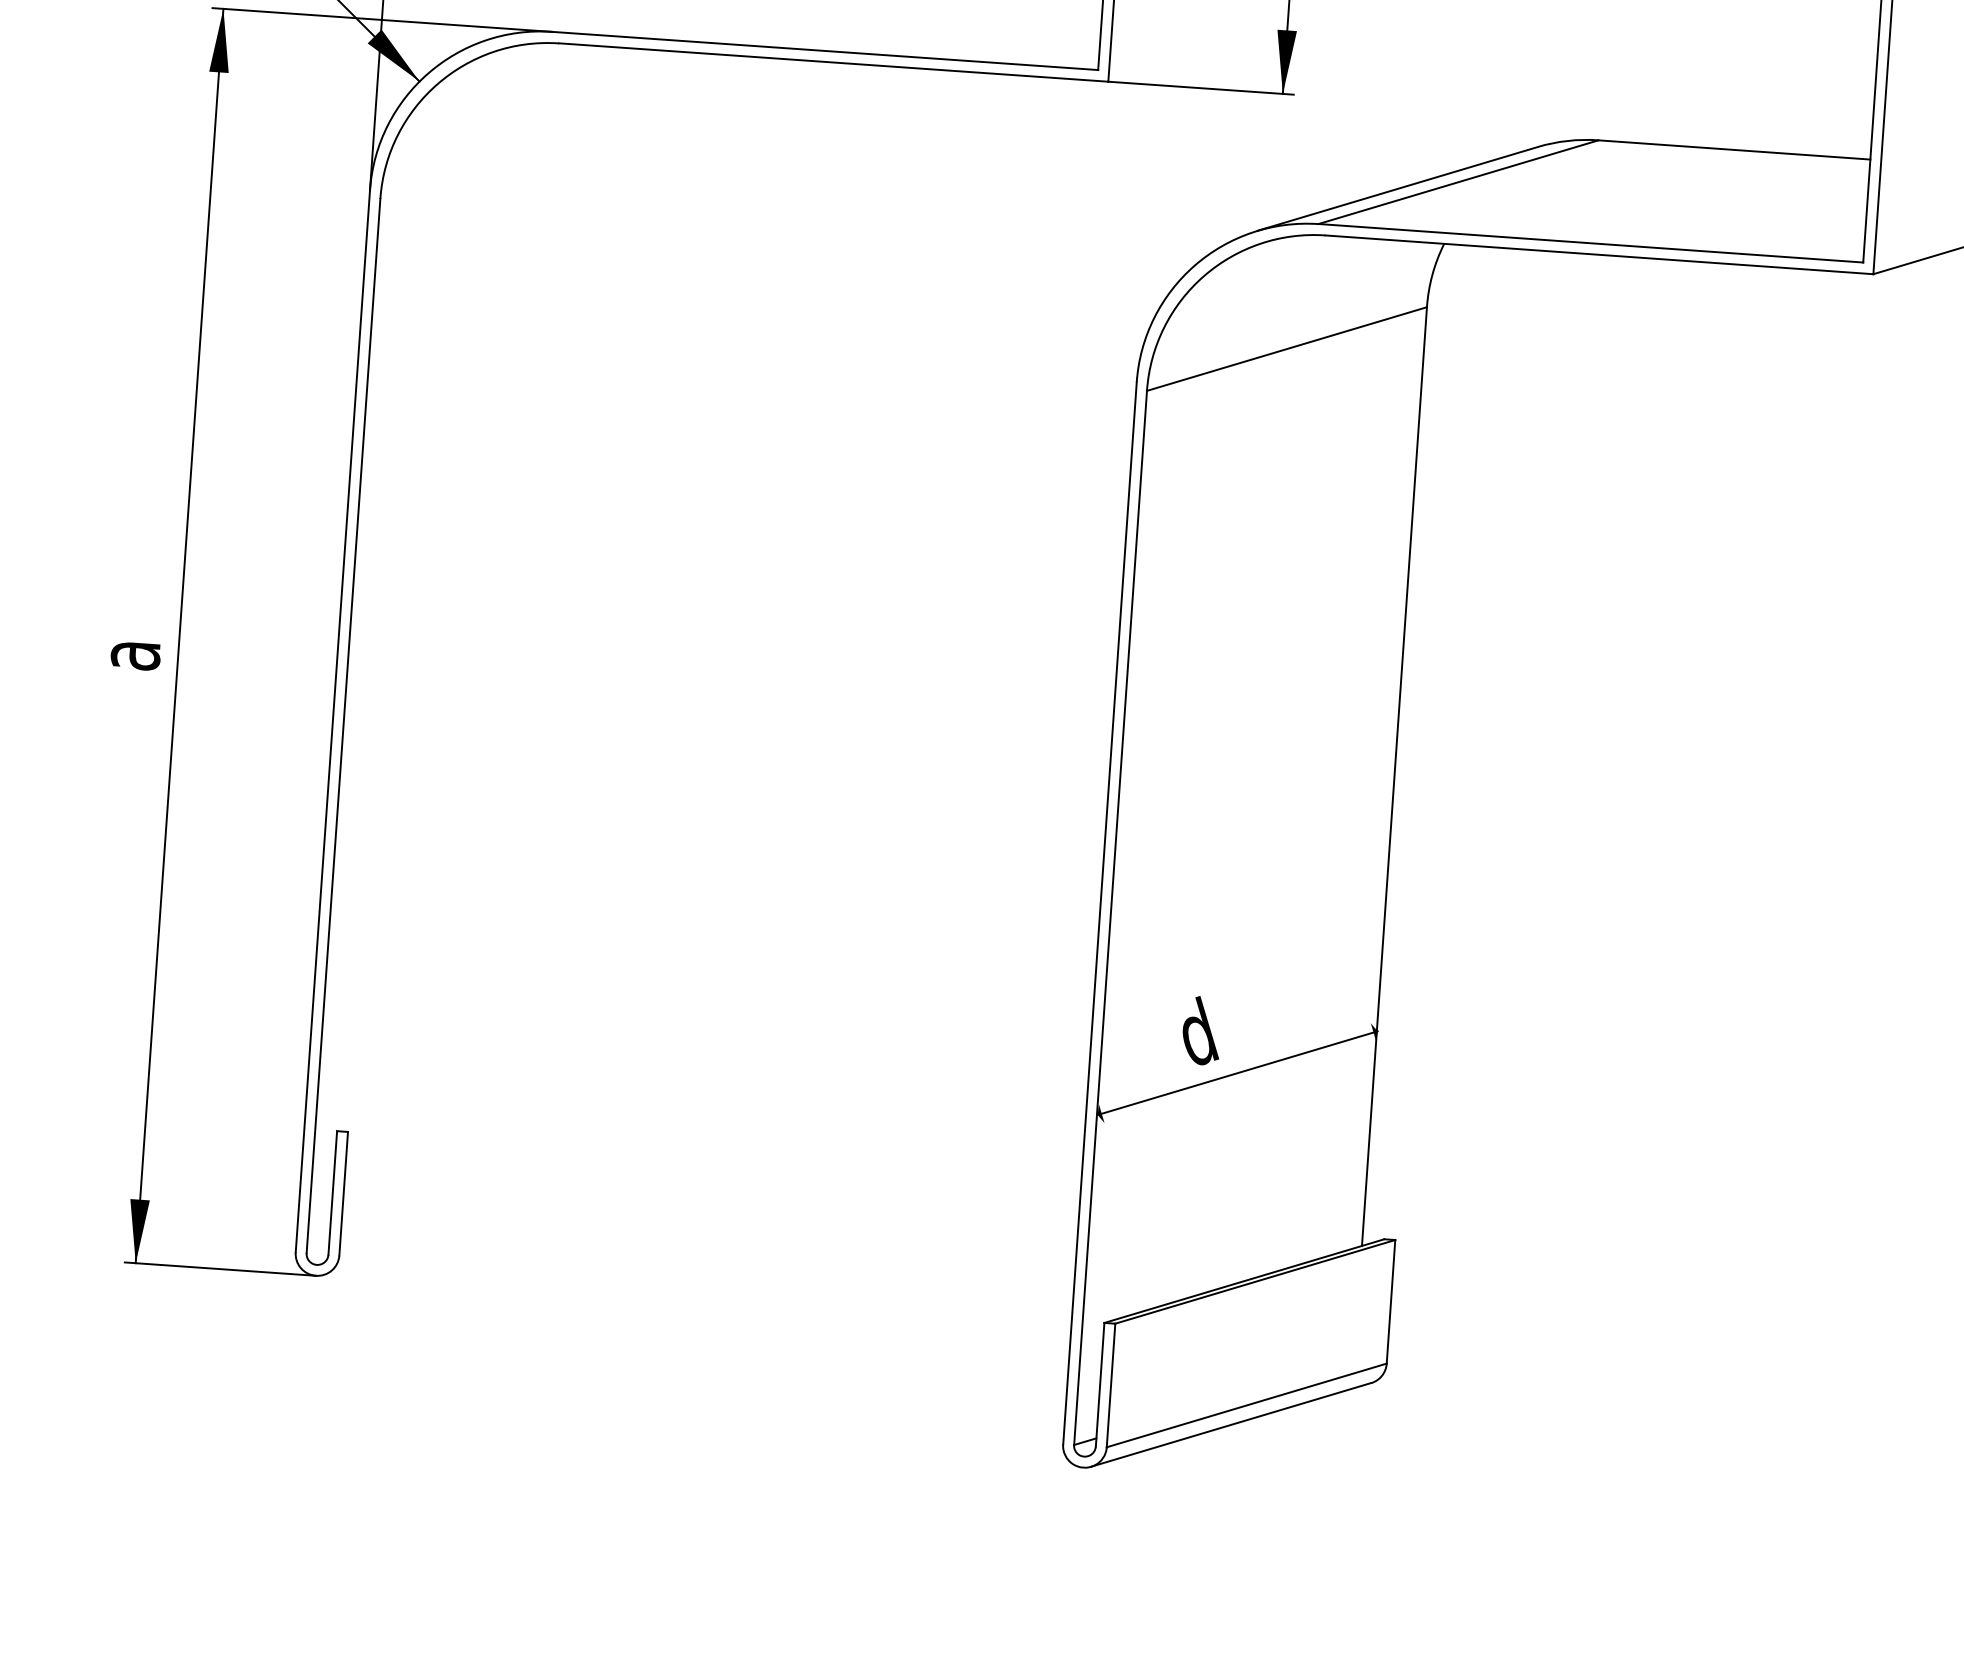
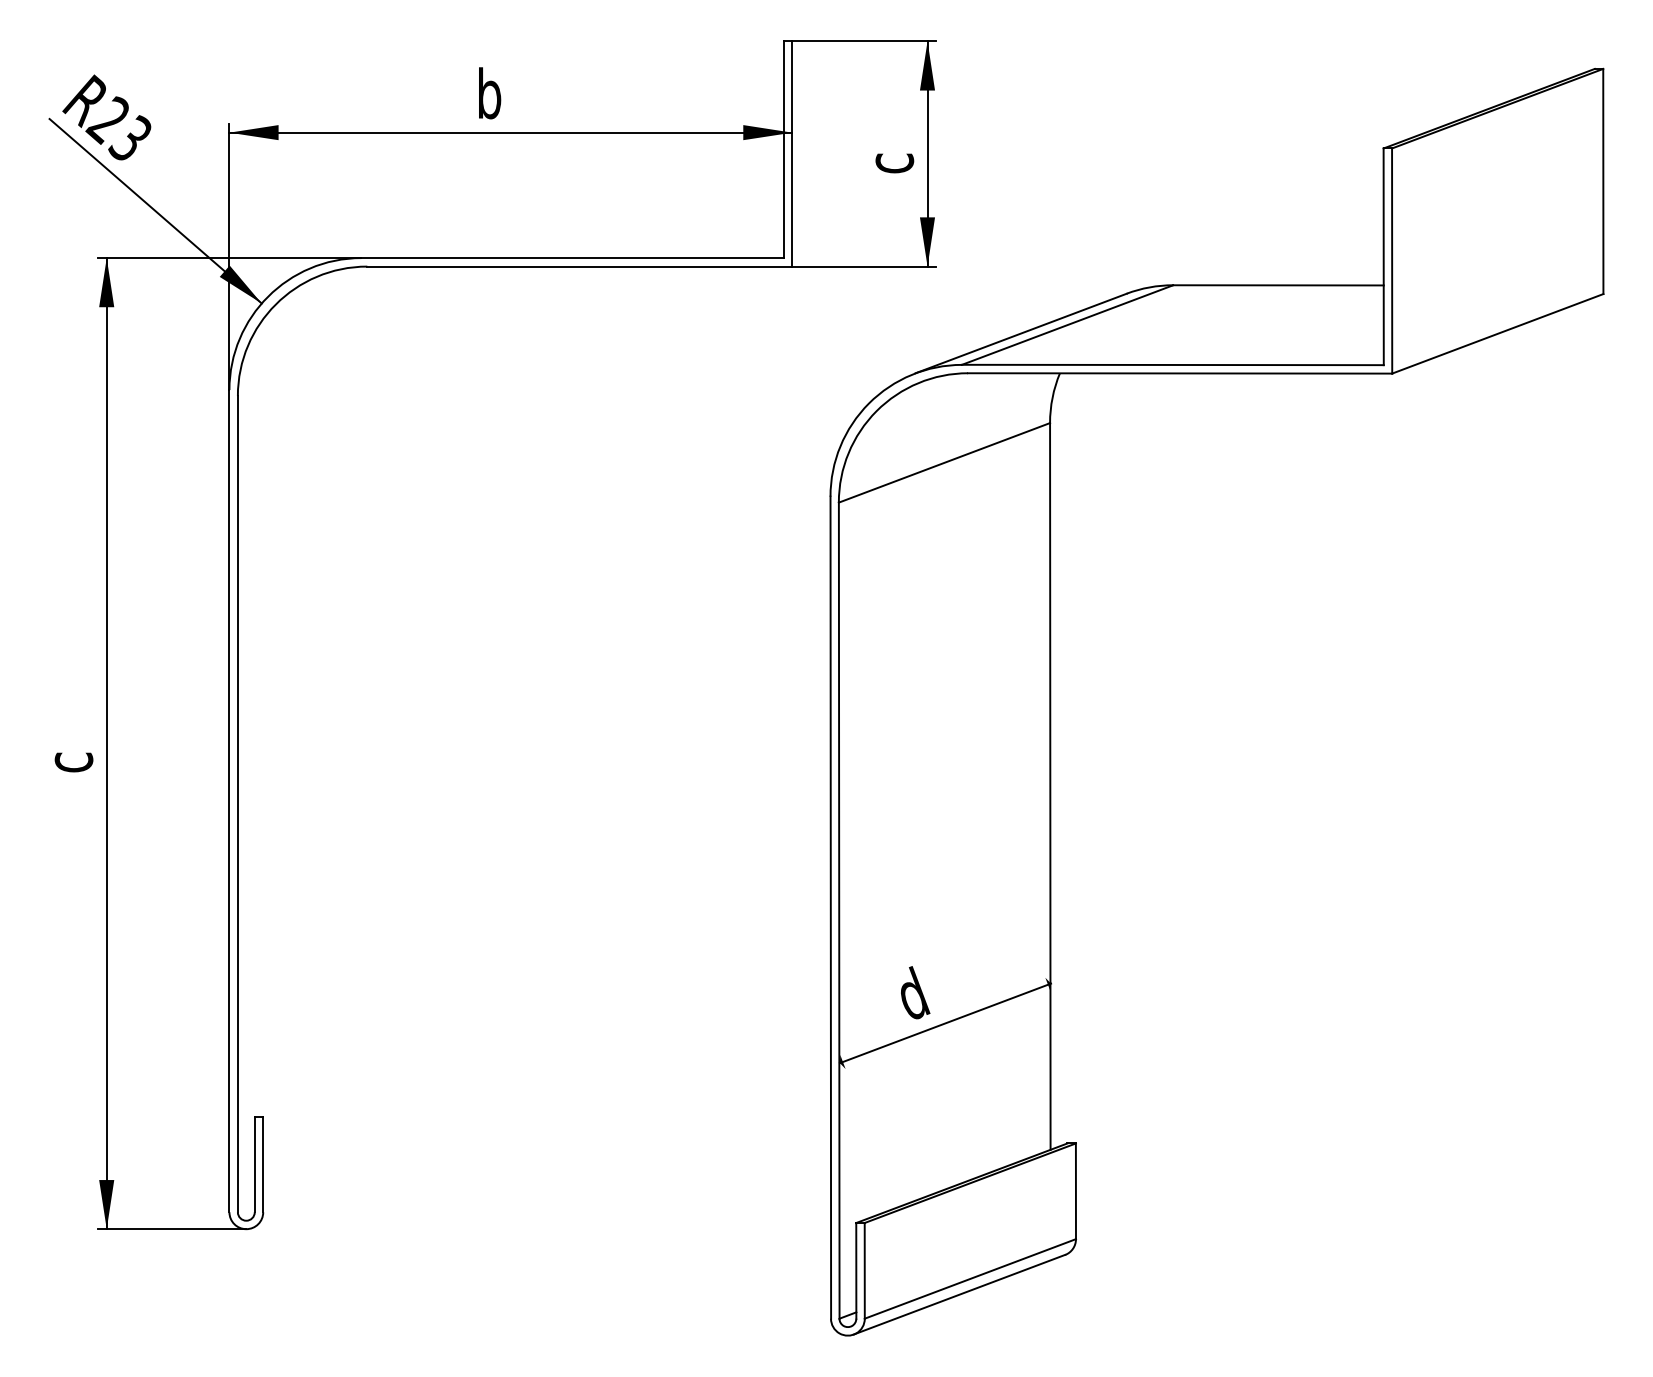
text: (135, 656) -> (73, 761), a -> c

